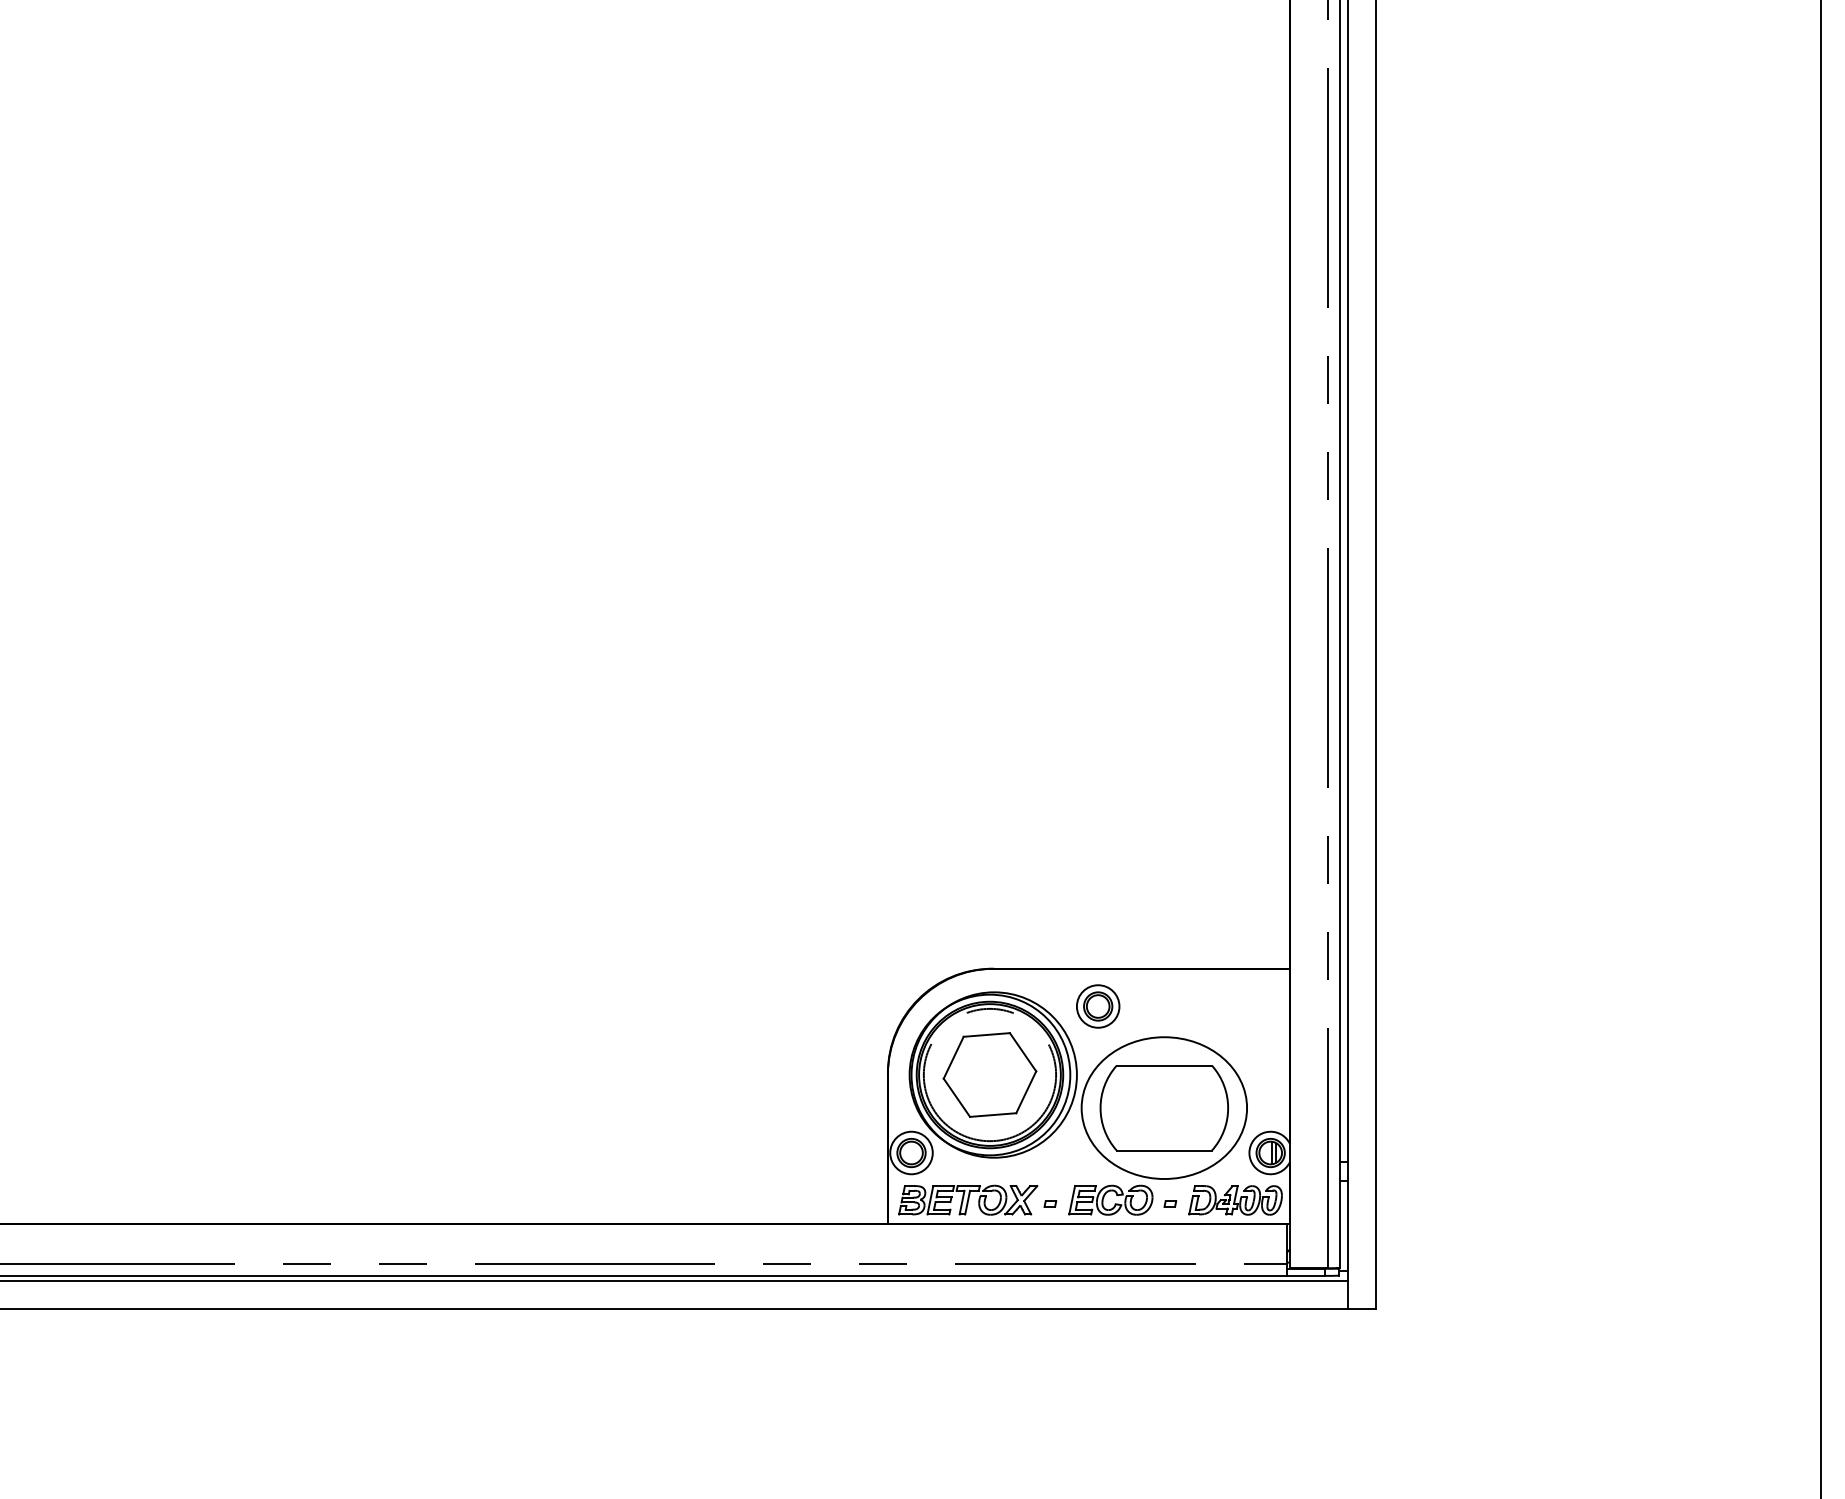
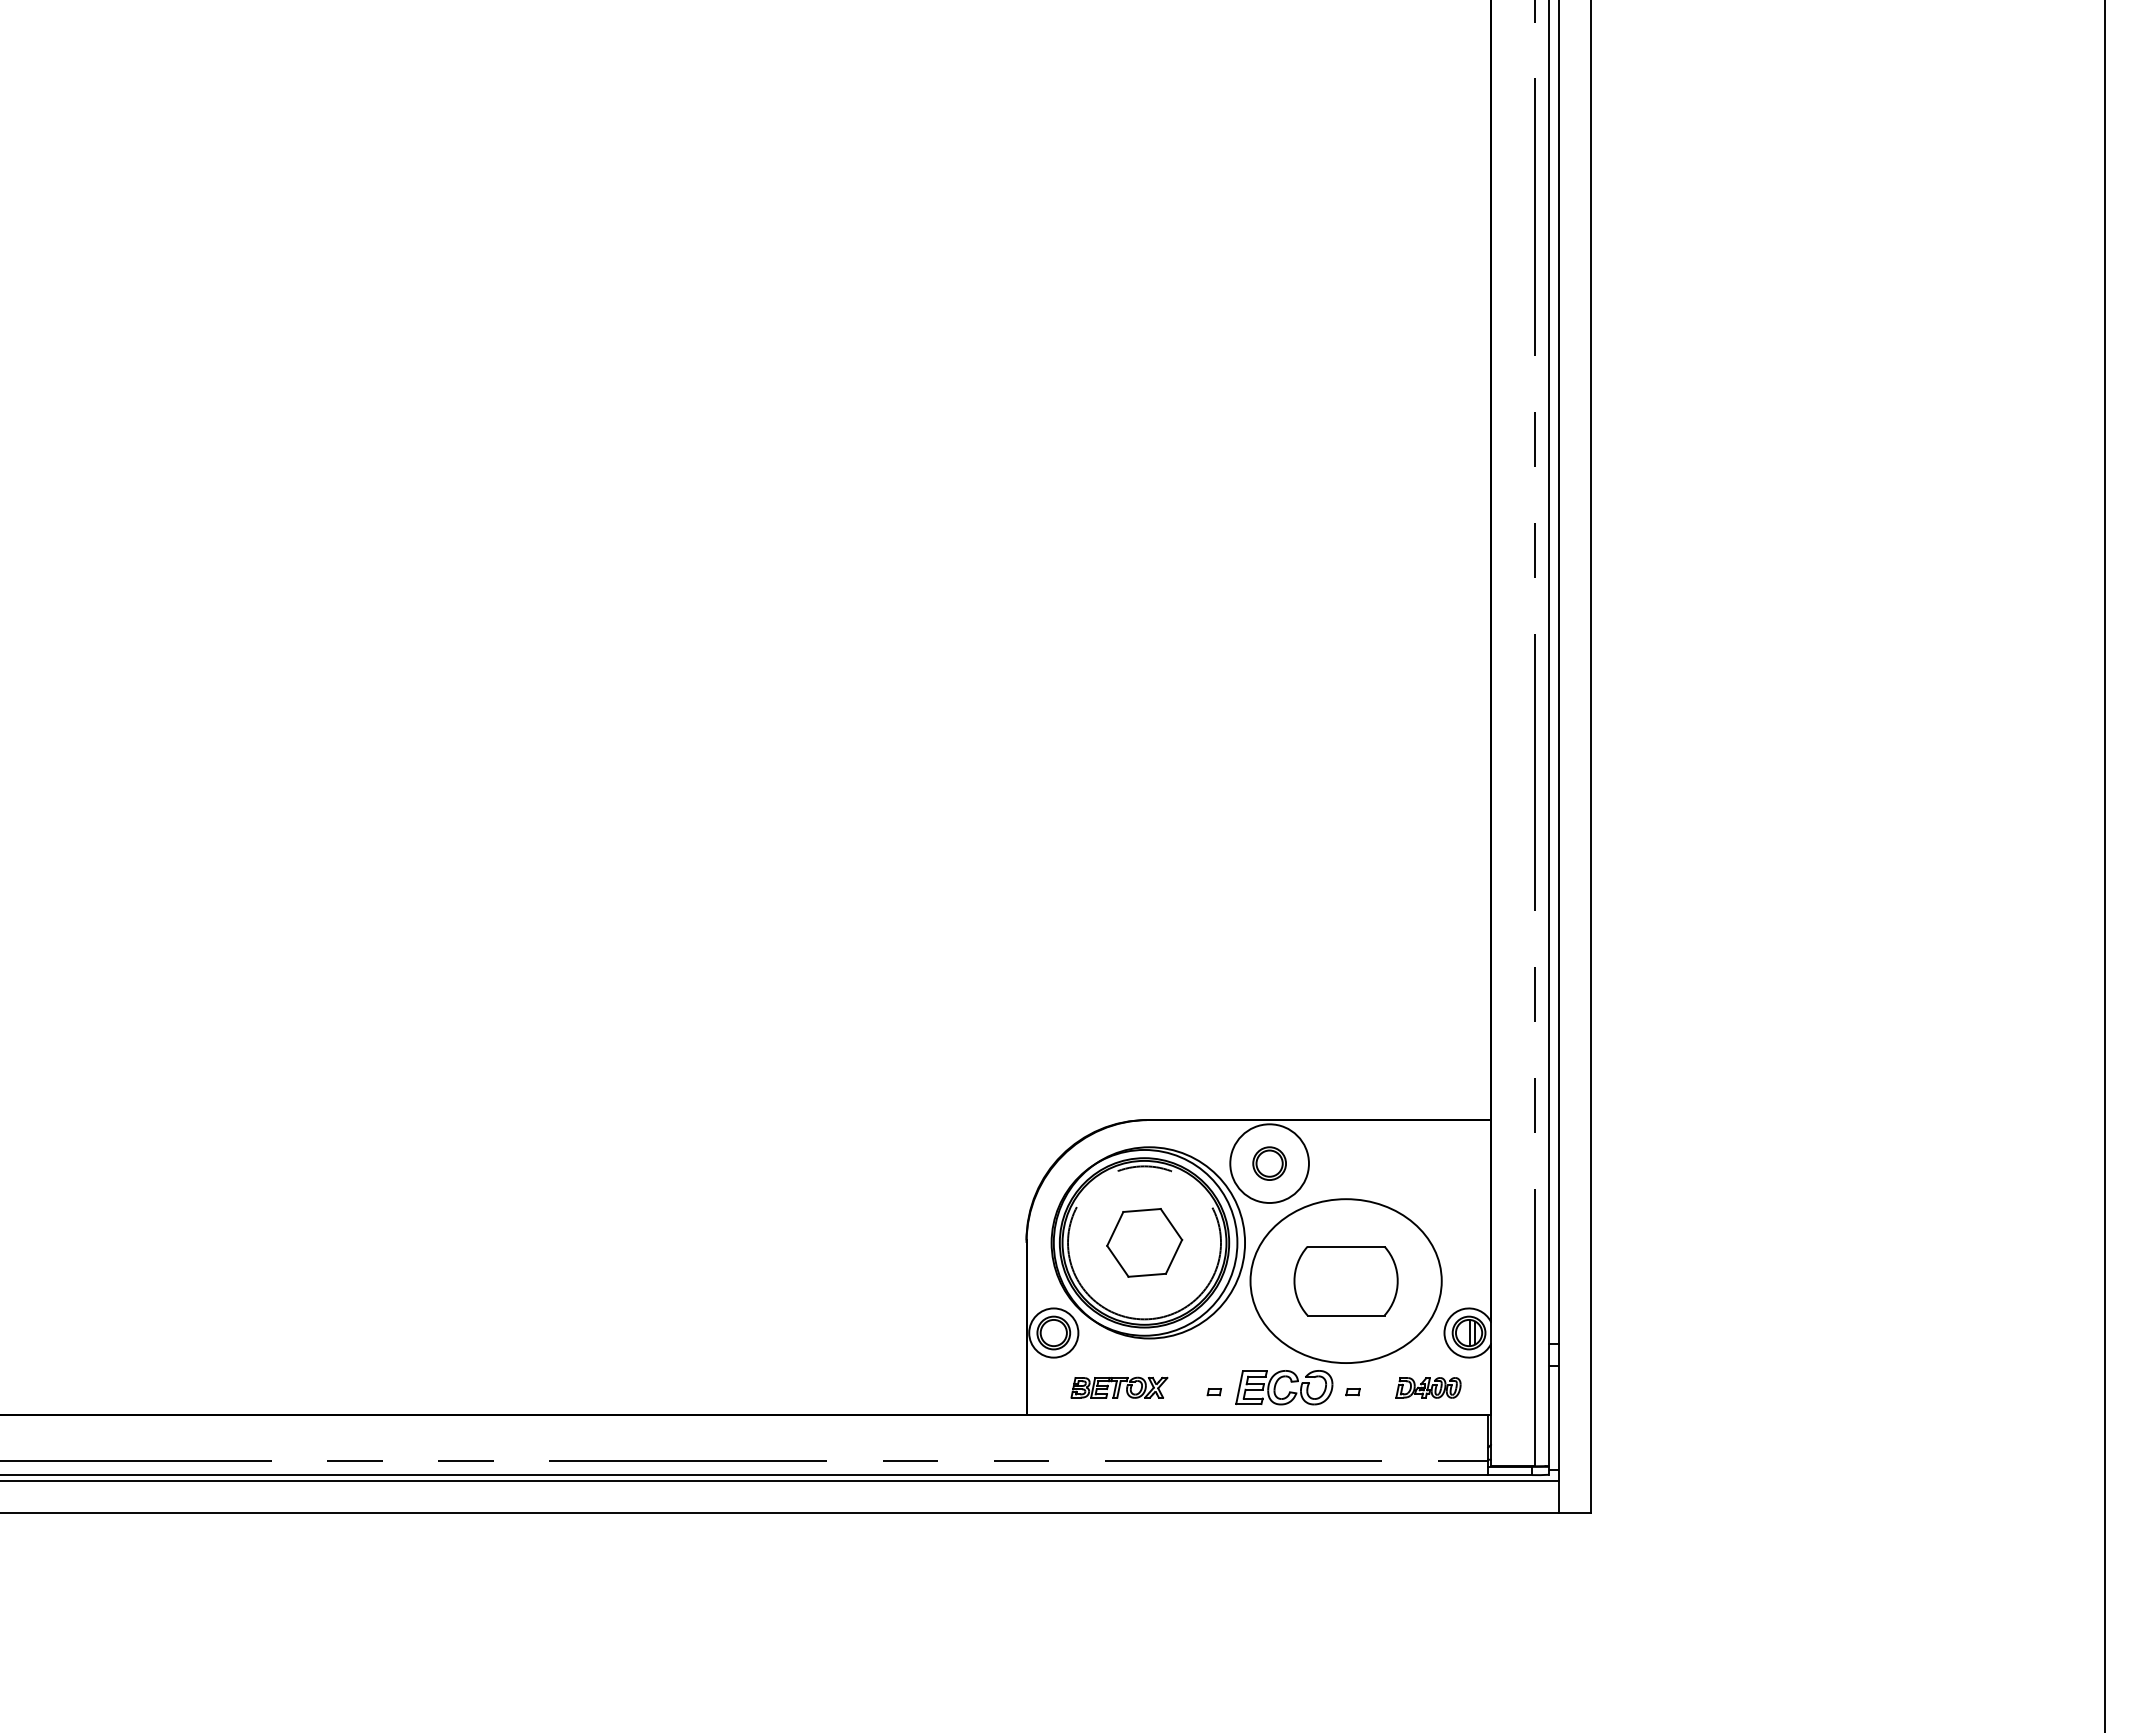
circle: (1098, 1006) -> (1269, 1163), size x1.6
part: (989, 1074) -> (1144, 1242), size x0.7
part: (1163, 1107) -> (1345, 1280), size x0.7
part: (968, 1200) -> (1119, 1387), size x0.6
part: (1235, 1200) -> (1428, 1387), size x0.6

